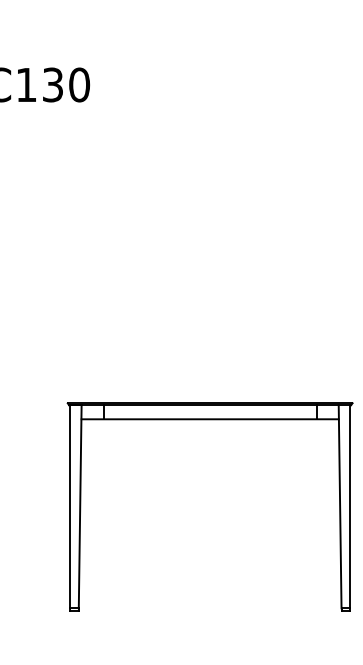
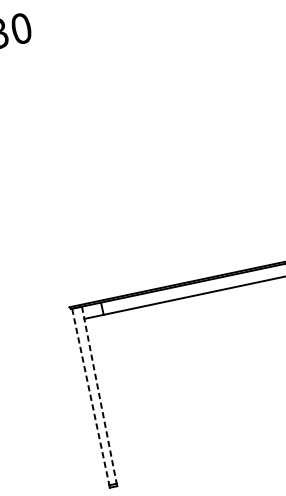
line: (70, 506) -> (90, 396), solid -> dashed
line: (80, 506) -> (99, 394), solid -> dashed

